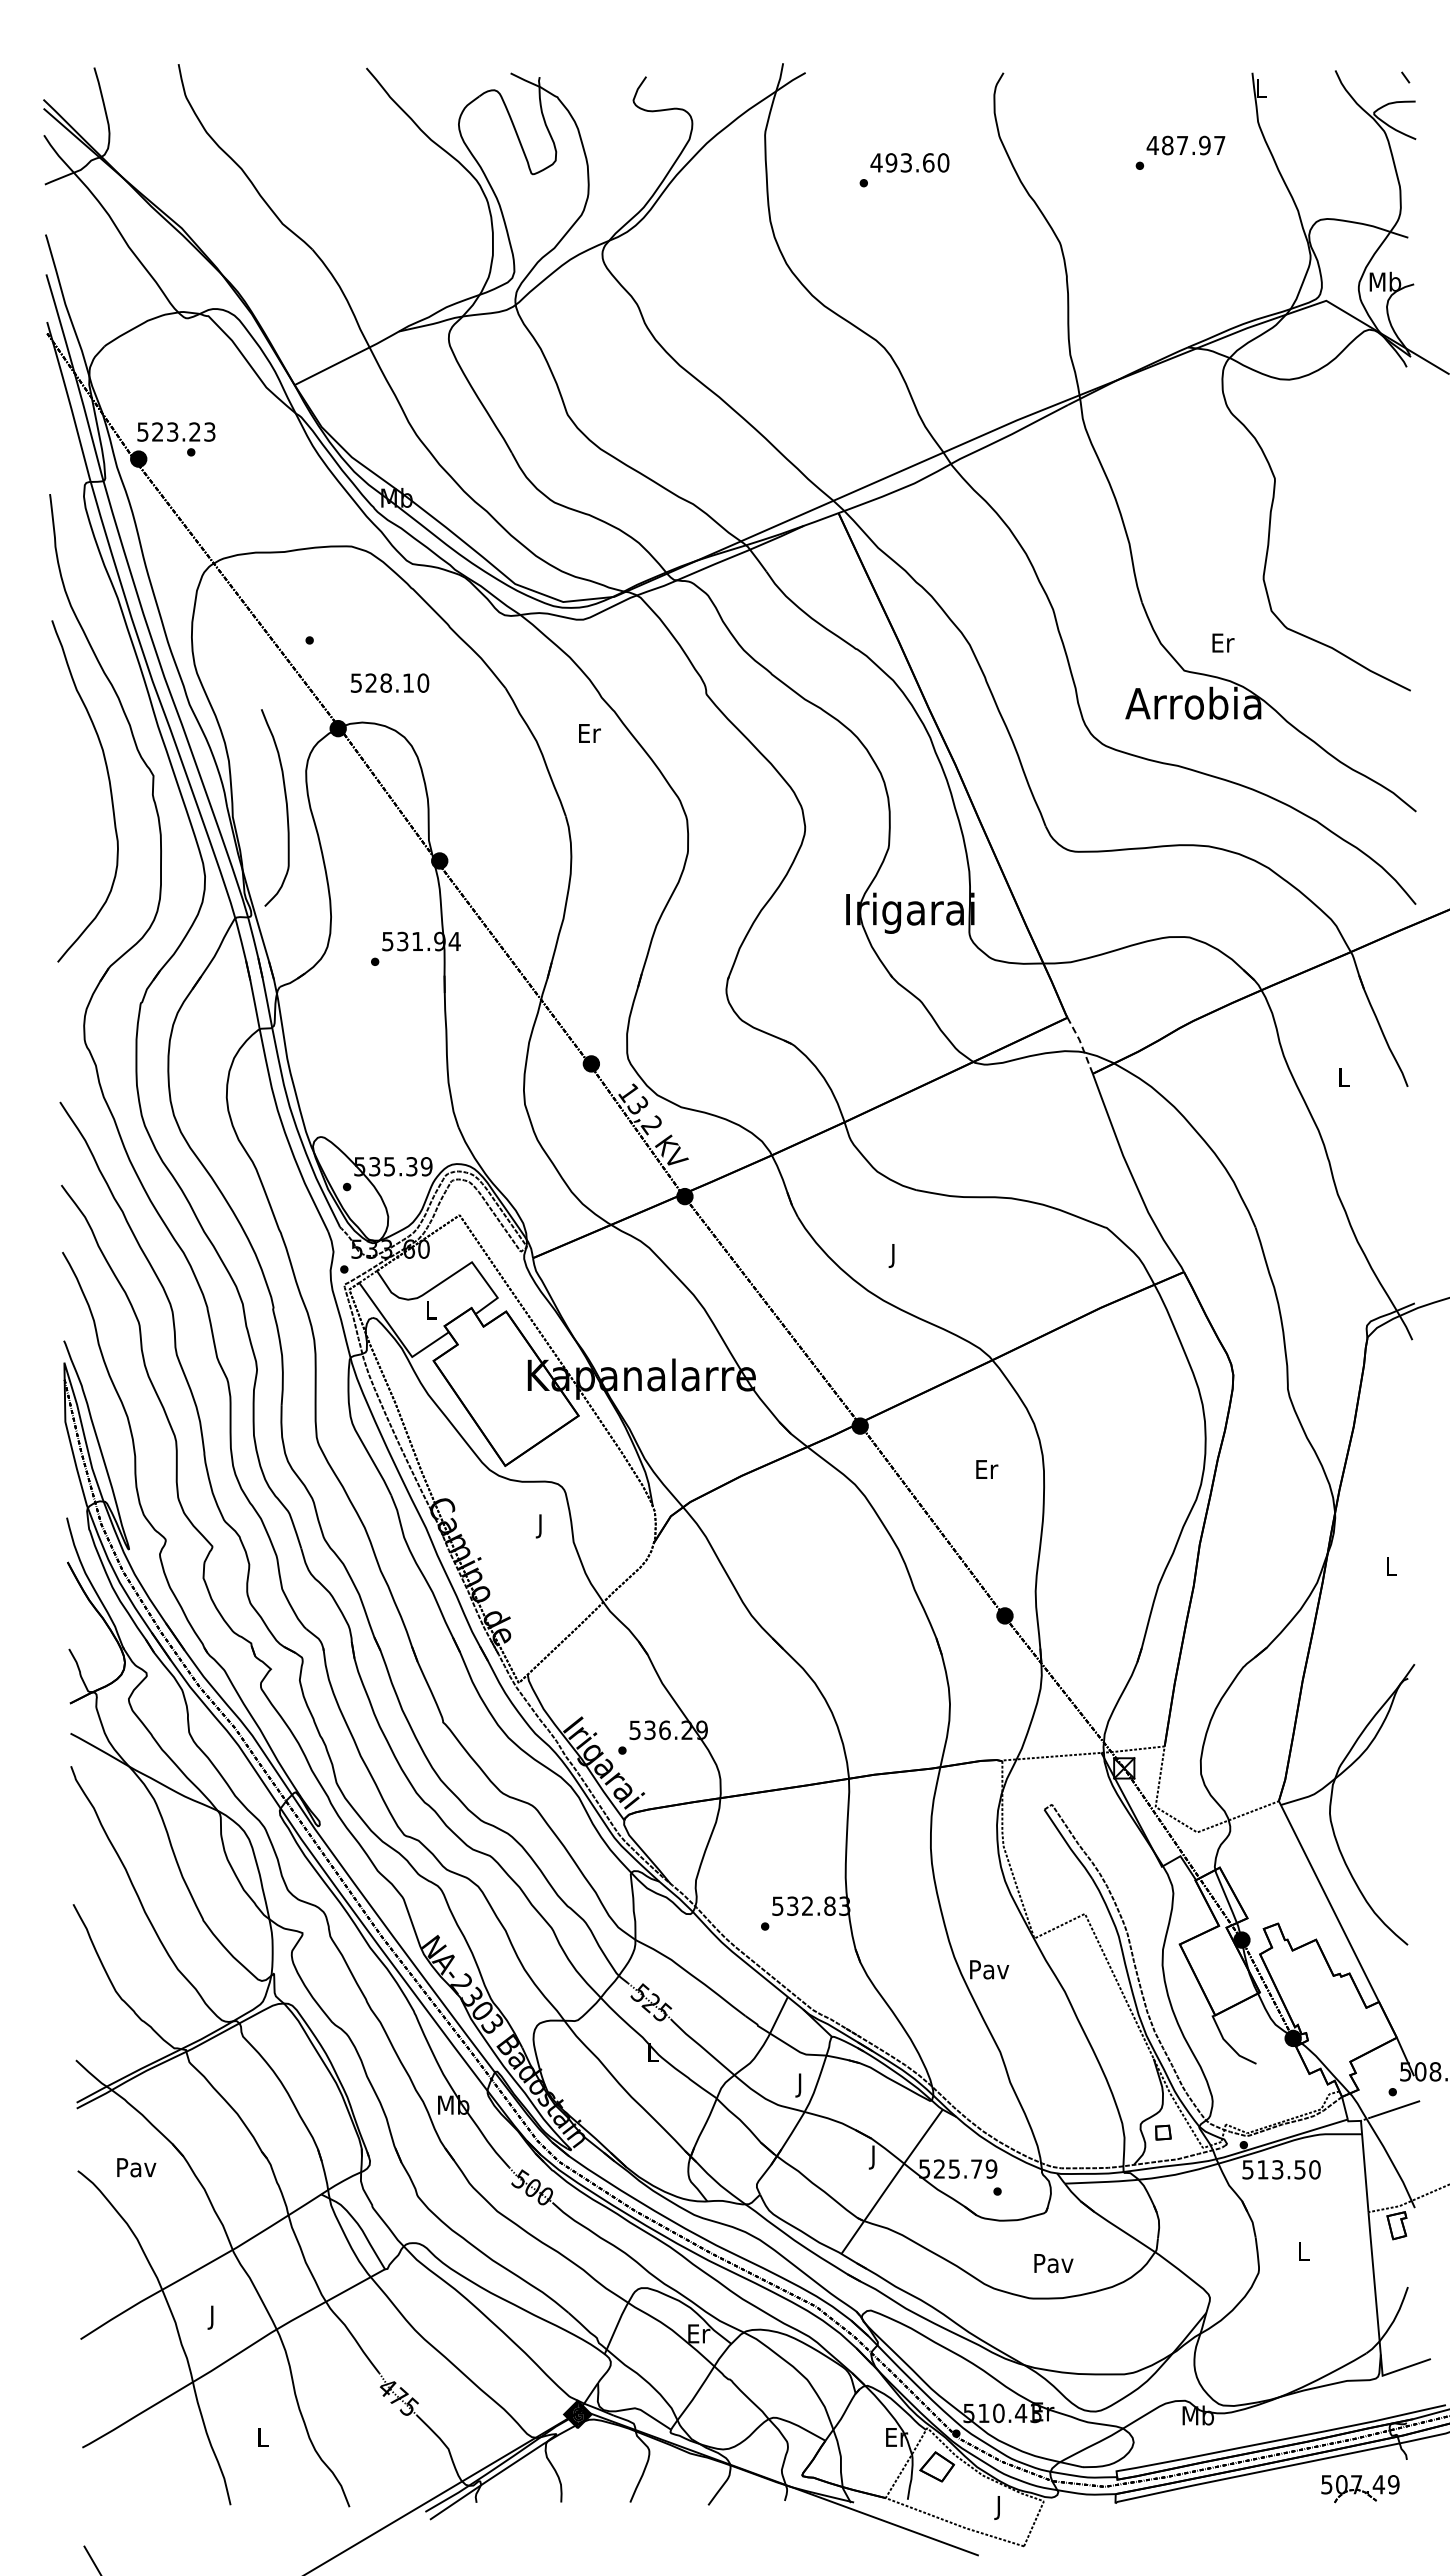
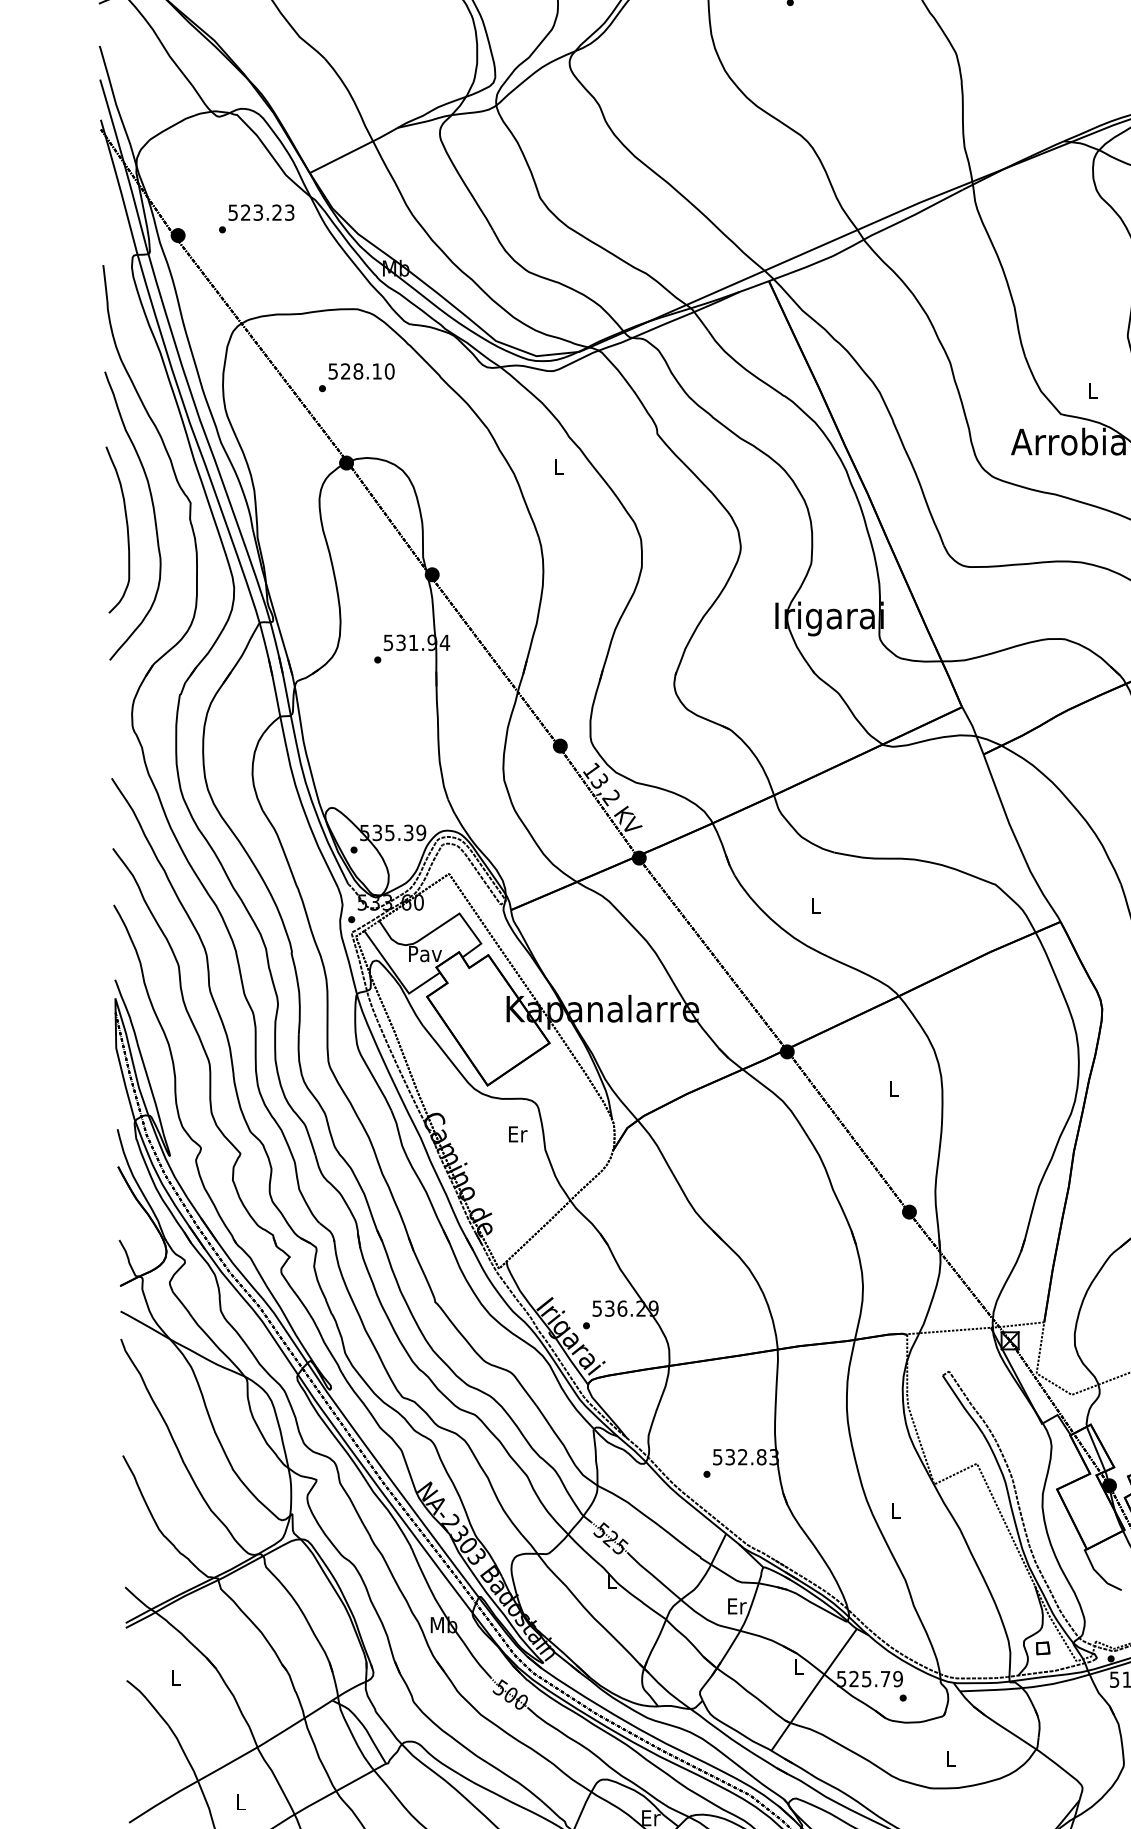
text: (176, 431) -> (261, 212), moved
text: (1223, 642) -> (1093, 390), Er -> L
text: (390, 682) -> (362, 370), moved
text: (589, 733) -> (558, 467), Er -> L
curve: (285, 803) -> (126, 526), moved
line: (1081, 1044) -> (974, 729), dashed -> solid
text: (893, 1255) -> (815, 907), J -> L
text: (431, 1309) -> (425, 953), L -> Pav
text: (987, 1469) -> (894, 1088), Er -> L
text: (541, 1526) -> (518, 1136), J -> Er
text: (989, 1969) -> (896, 1510), Pav -> L
text: (801, 2085) -> (737, 1608), J -> Er
text: (873, 2157) -> (798, 1669), J -> L
text: (136, 2167) -> (176, 1677), Pav -> L
text: (1053, 2263) -> (950, 1758), Pav -> L
text: (212, 2317) -> (240, 1804), J -> L

